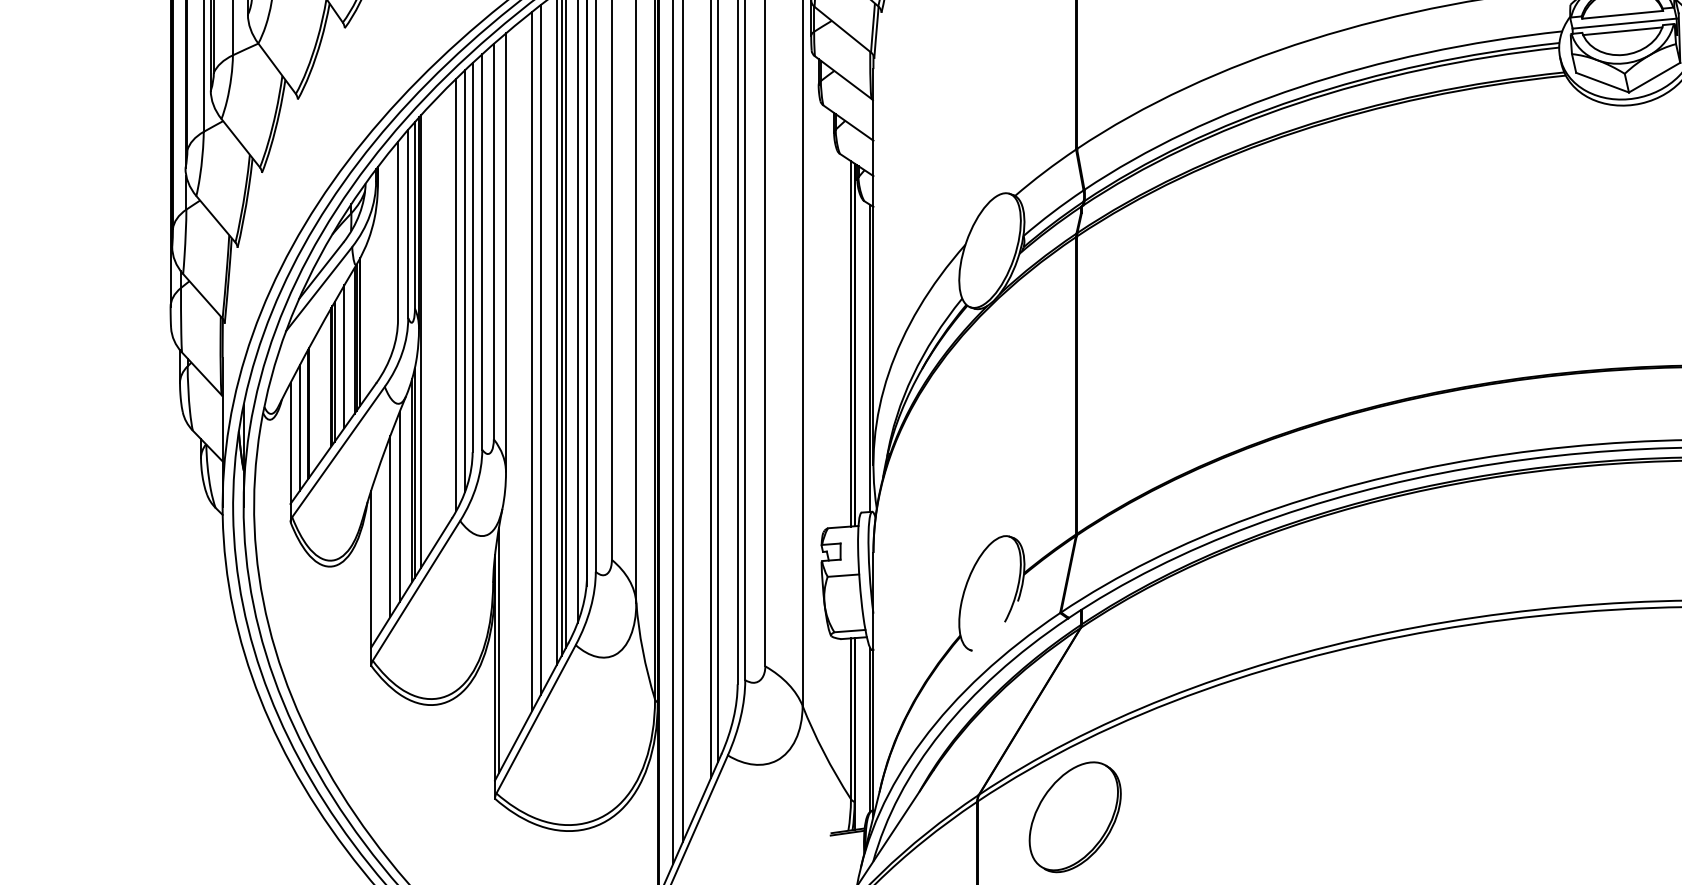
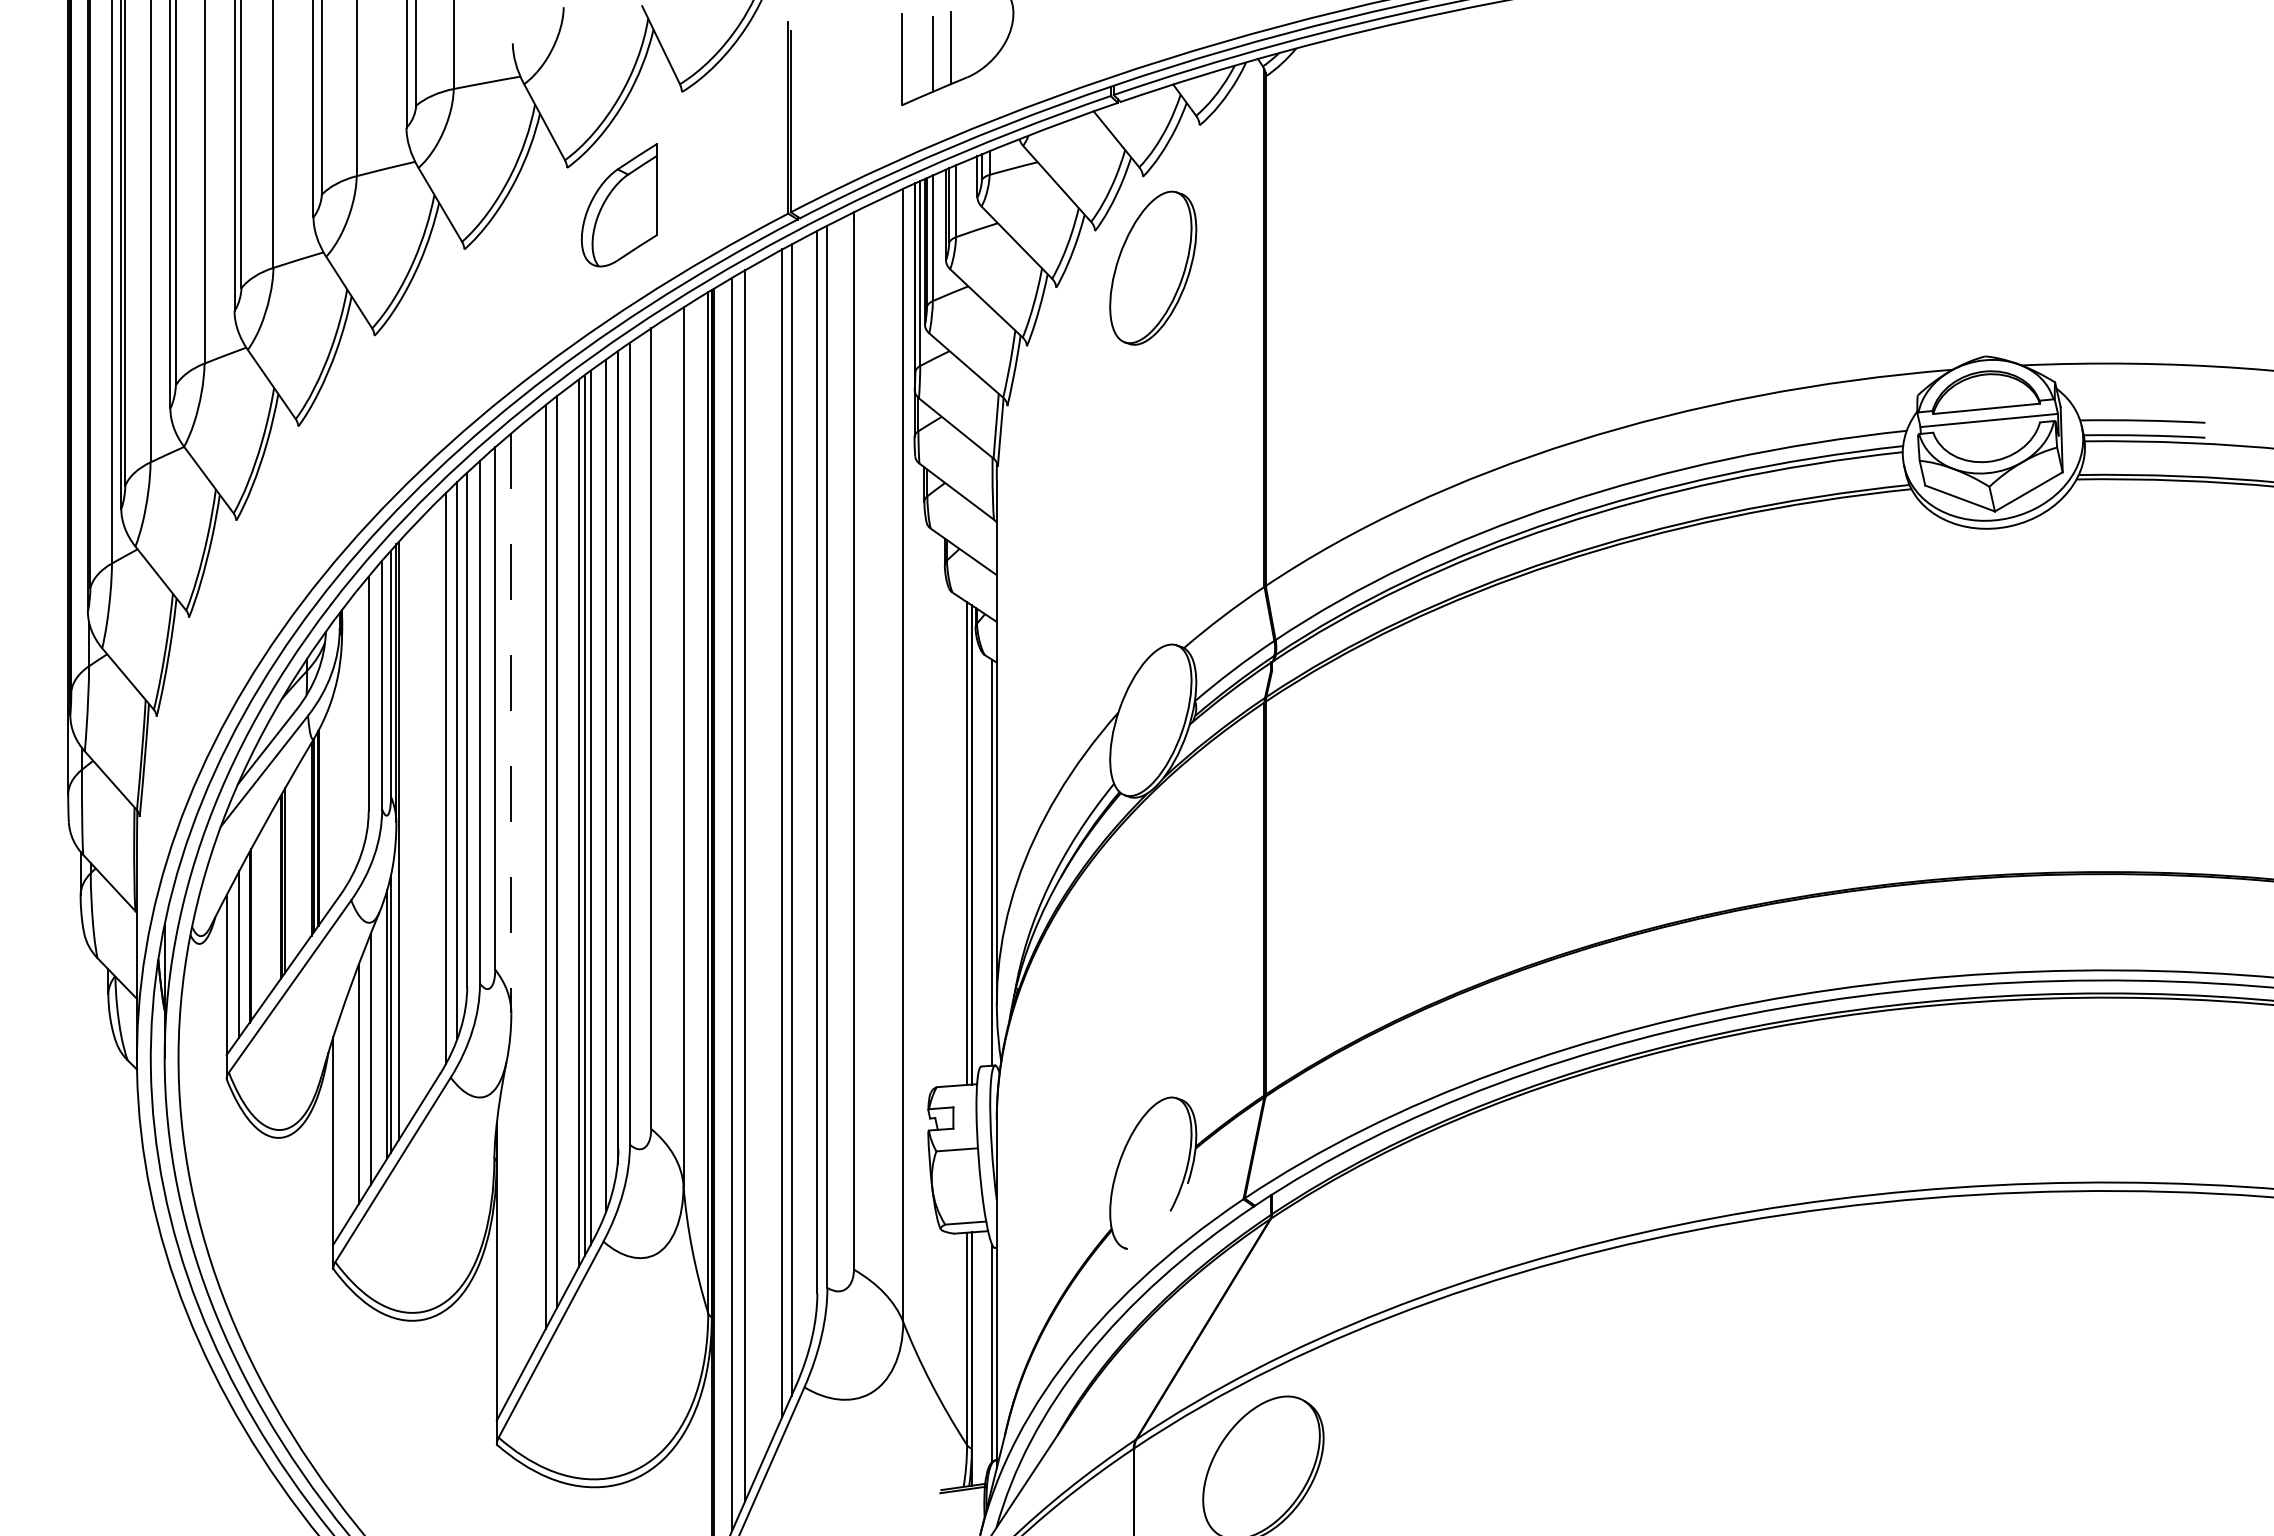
line: (1622, 31) -> (1986, 430), removed
line: (506, 252) -> (511, 723), solid -> dashed
line: (344, 356) -> (297, 860), removed
line: (498, 650) -> (501, 1248), removed

